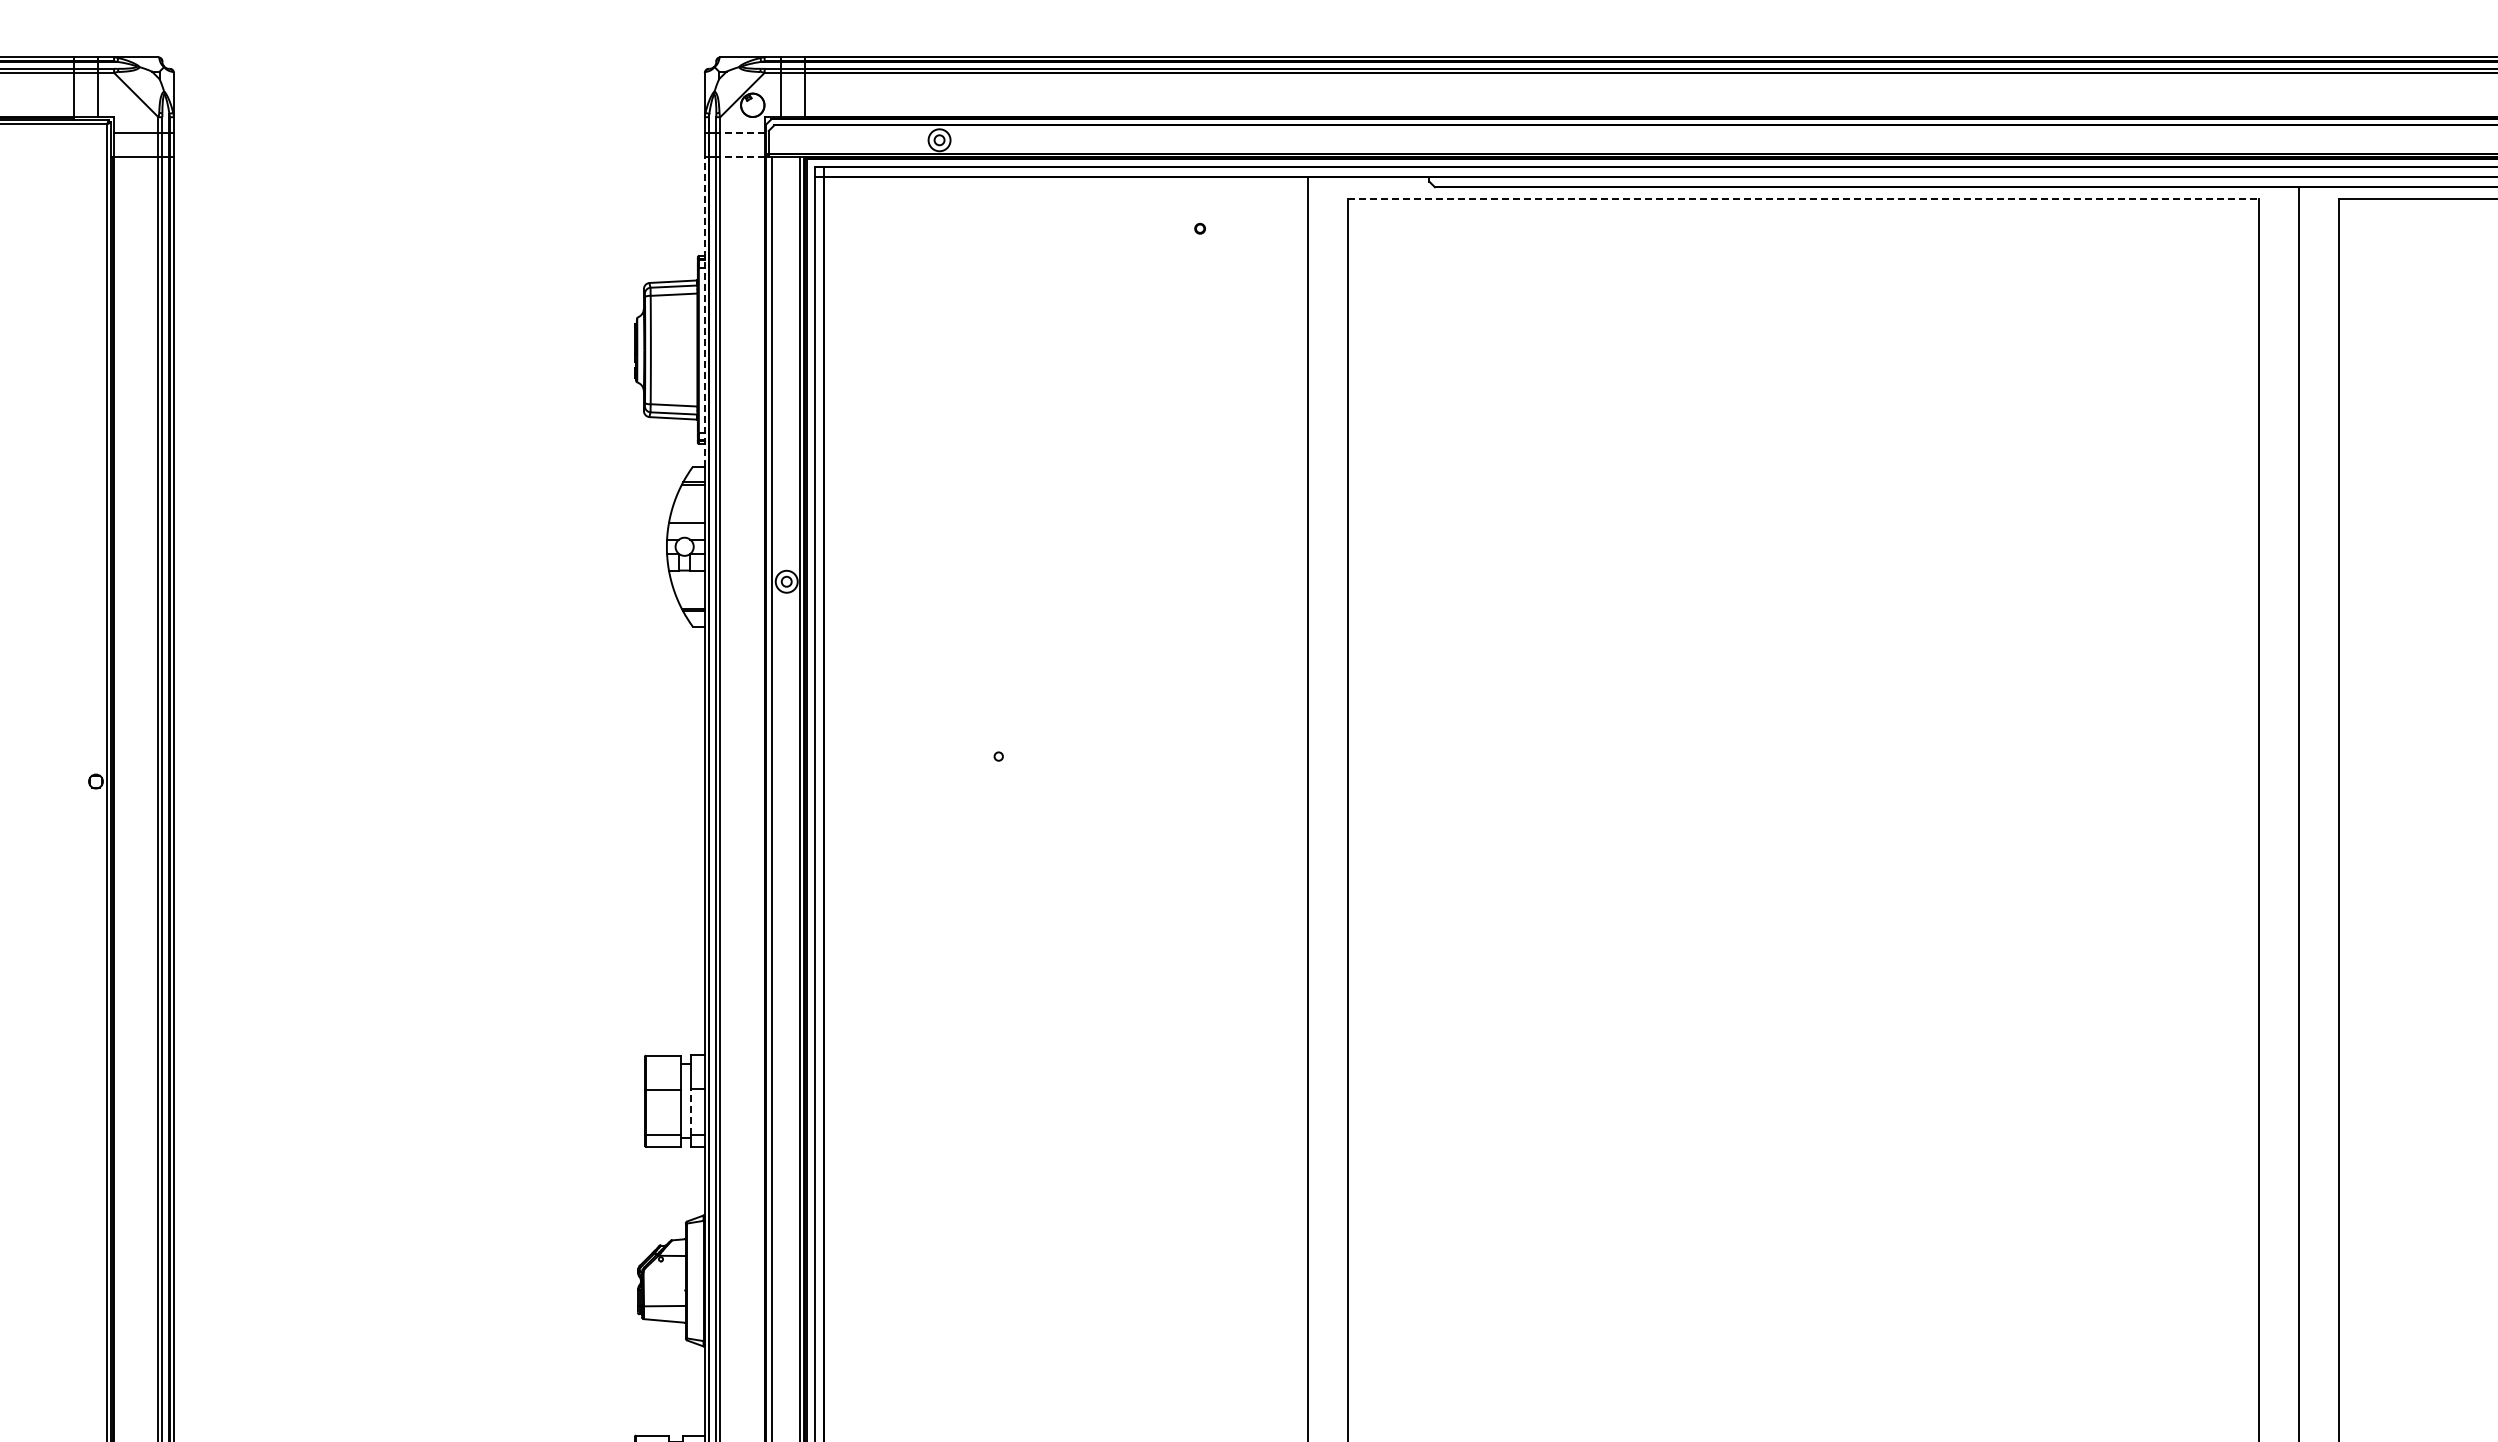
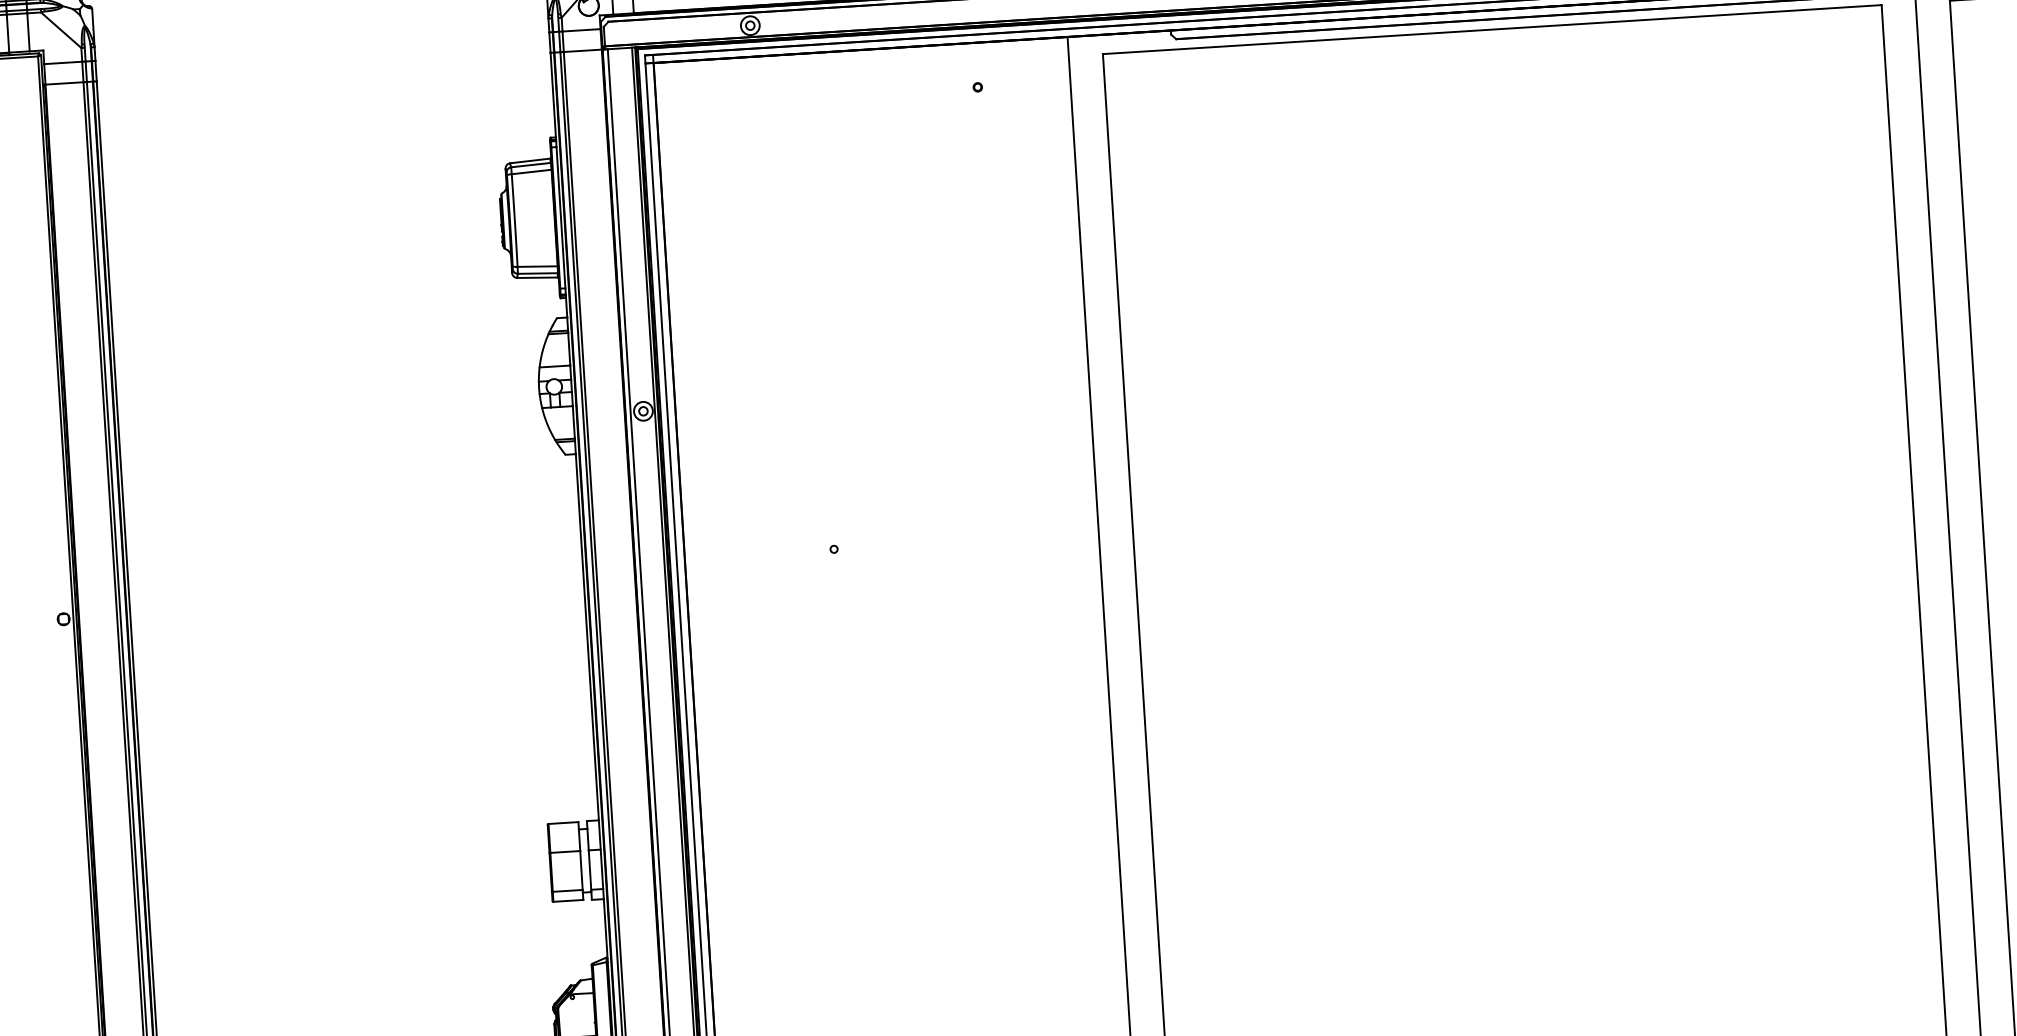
line: (742, 133) -> (581, 30), dashed -> solid
line: (742, 157) -> (582, 51), dashed -> solid
line: (1804, 199) -> (1492, 29), dashed -> solid
line: (704, 312) -> (558, 185), dashed -> solid
line: (690, 1111) -> (589, 869), dashed -> solid

